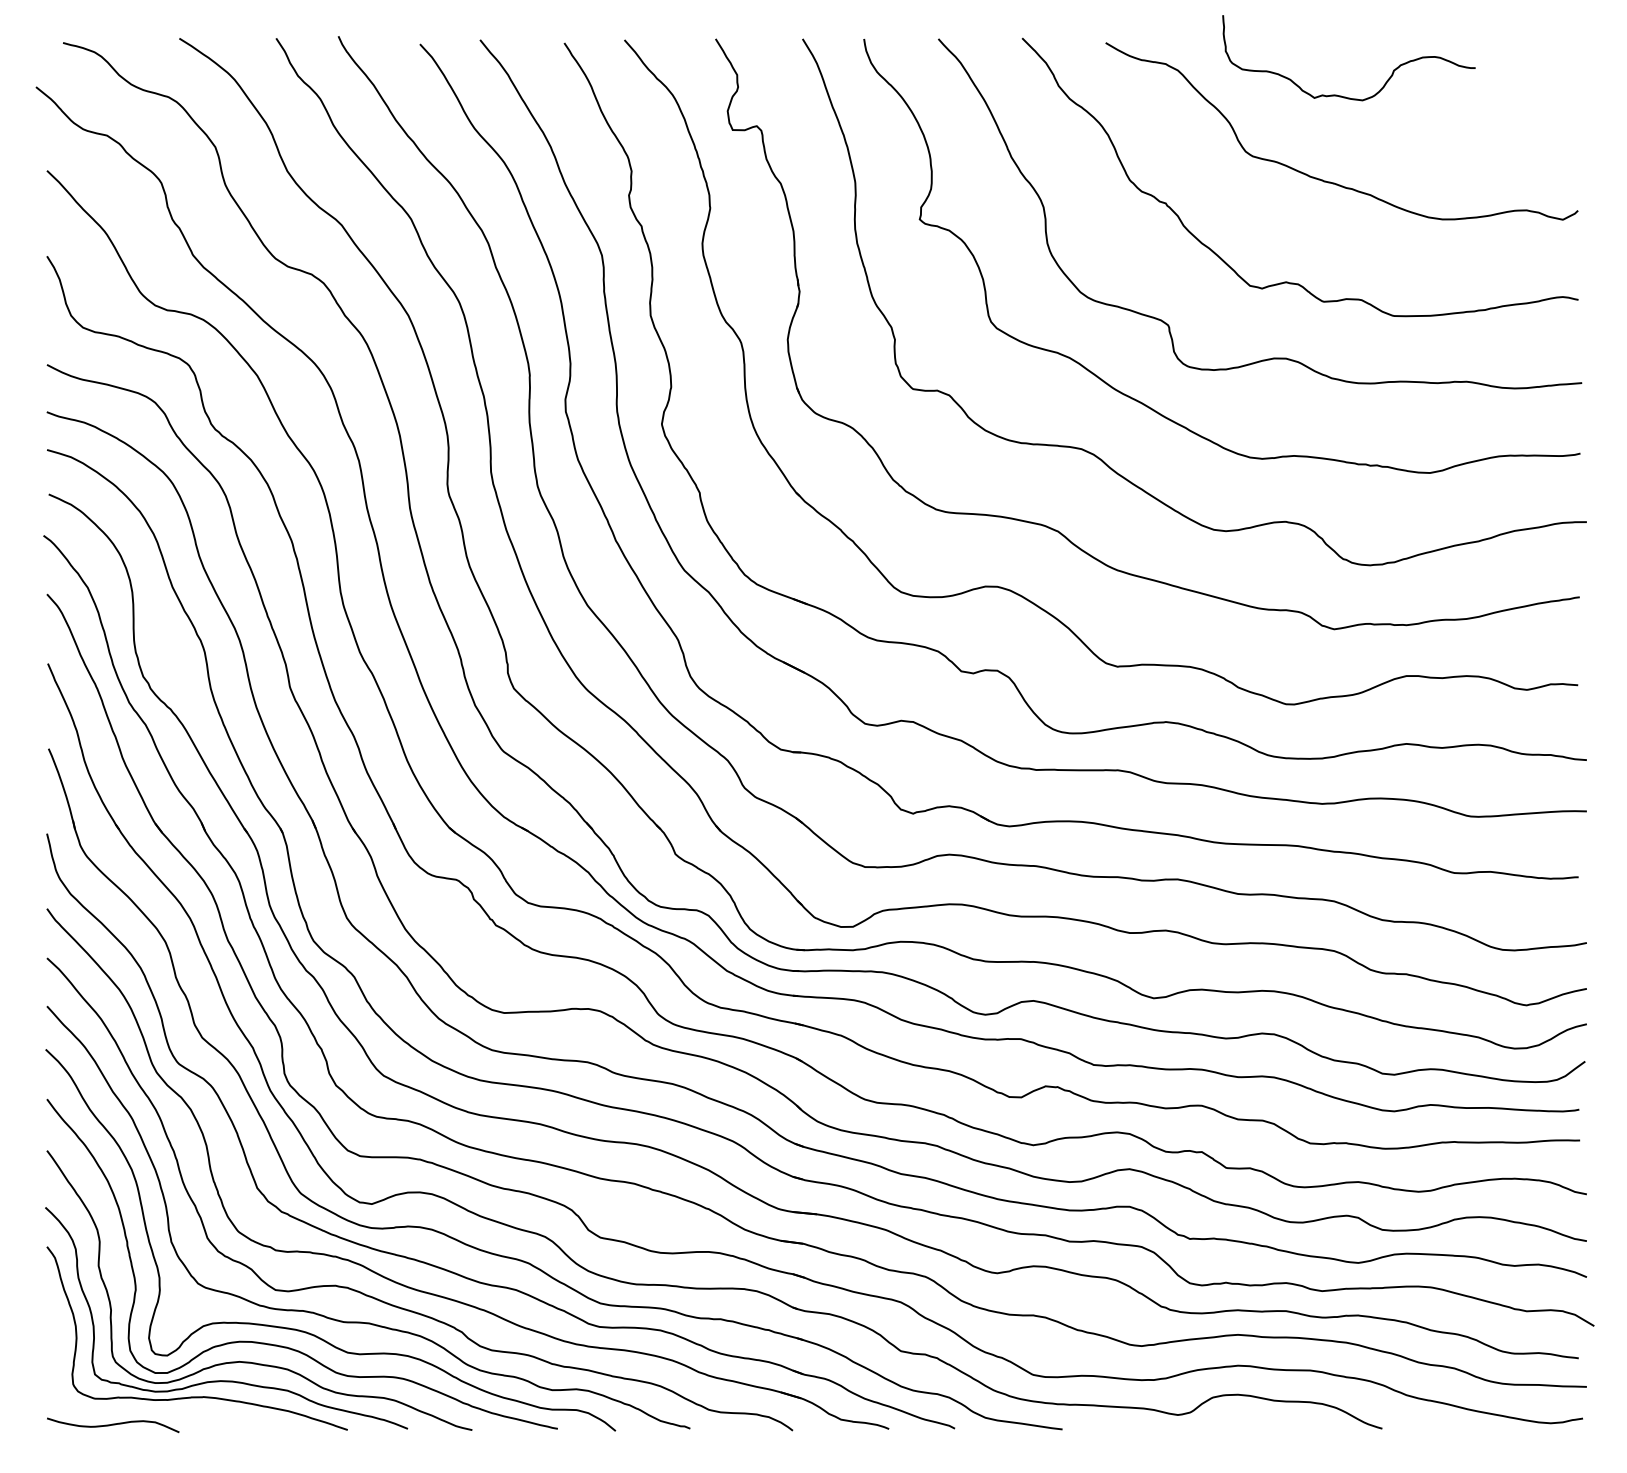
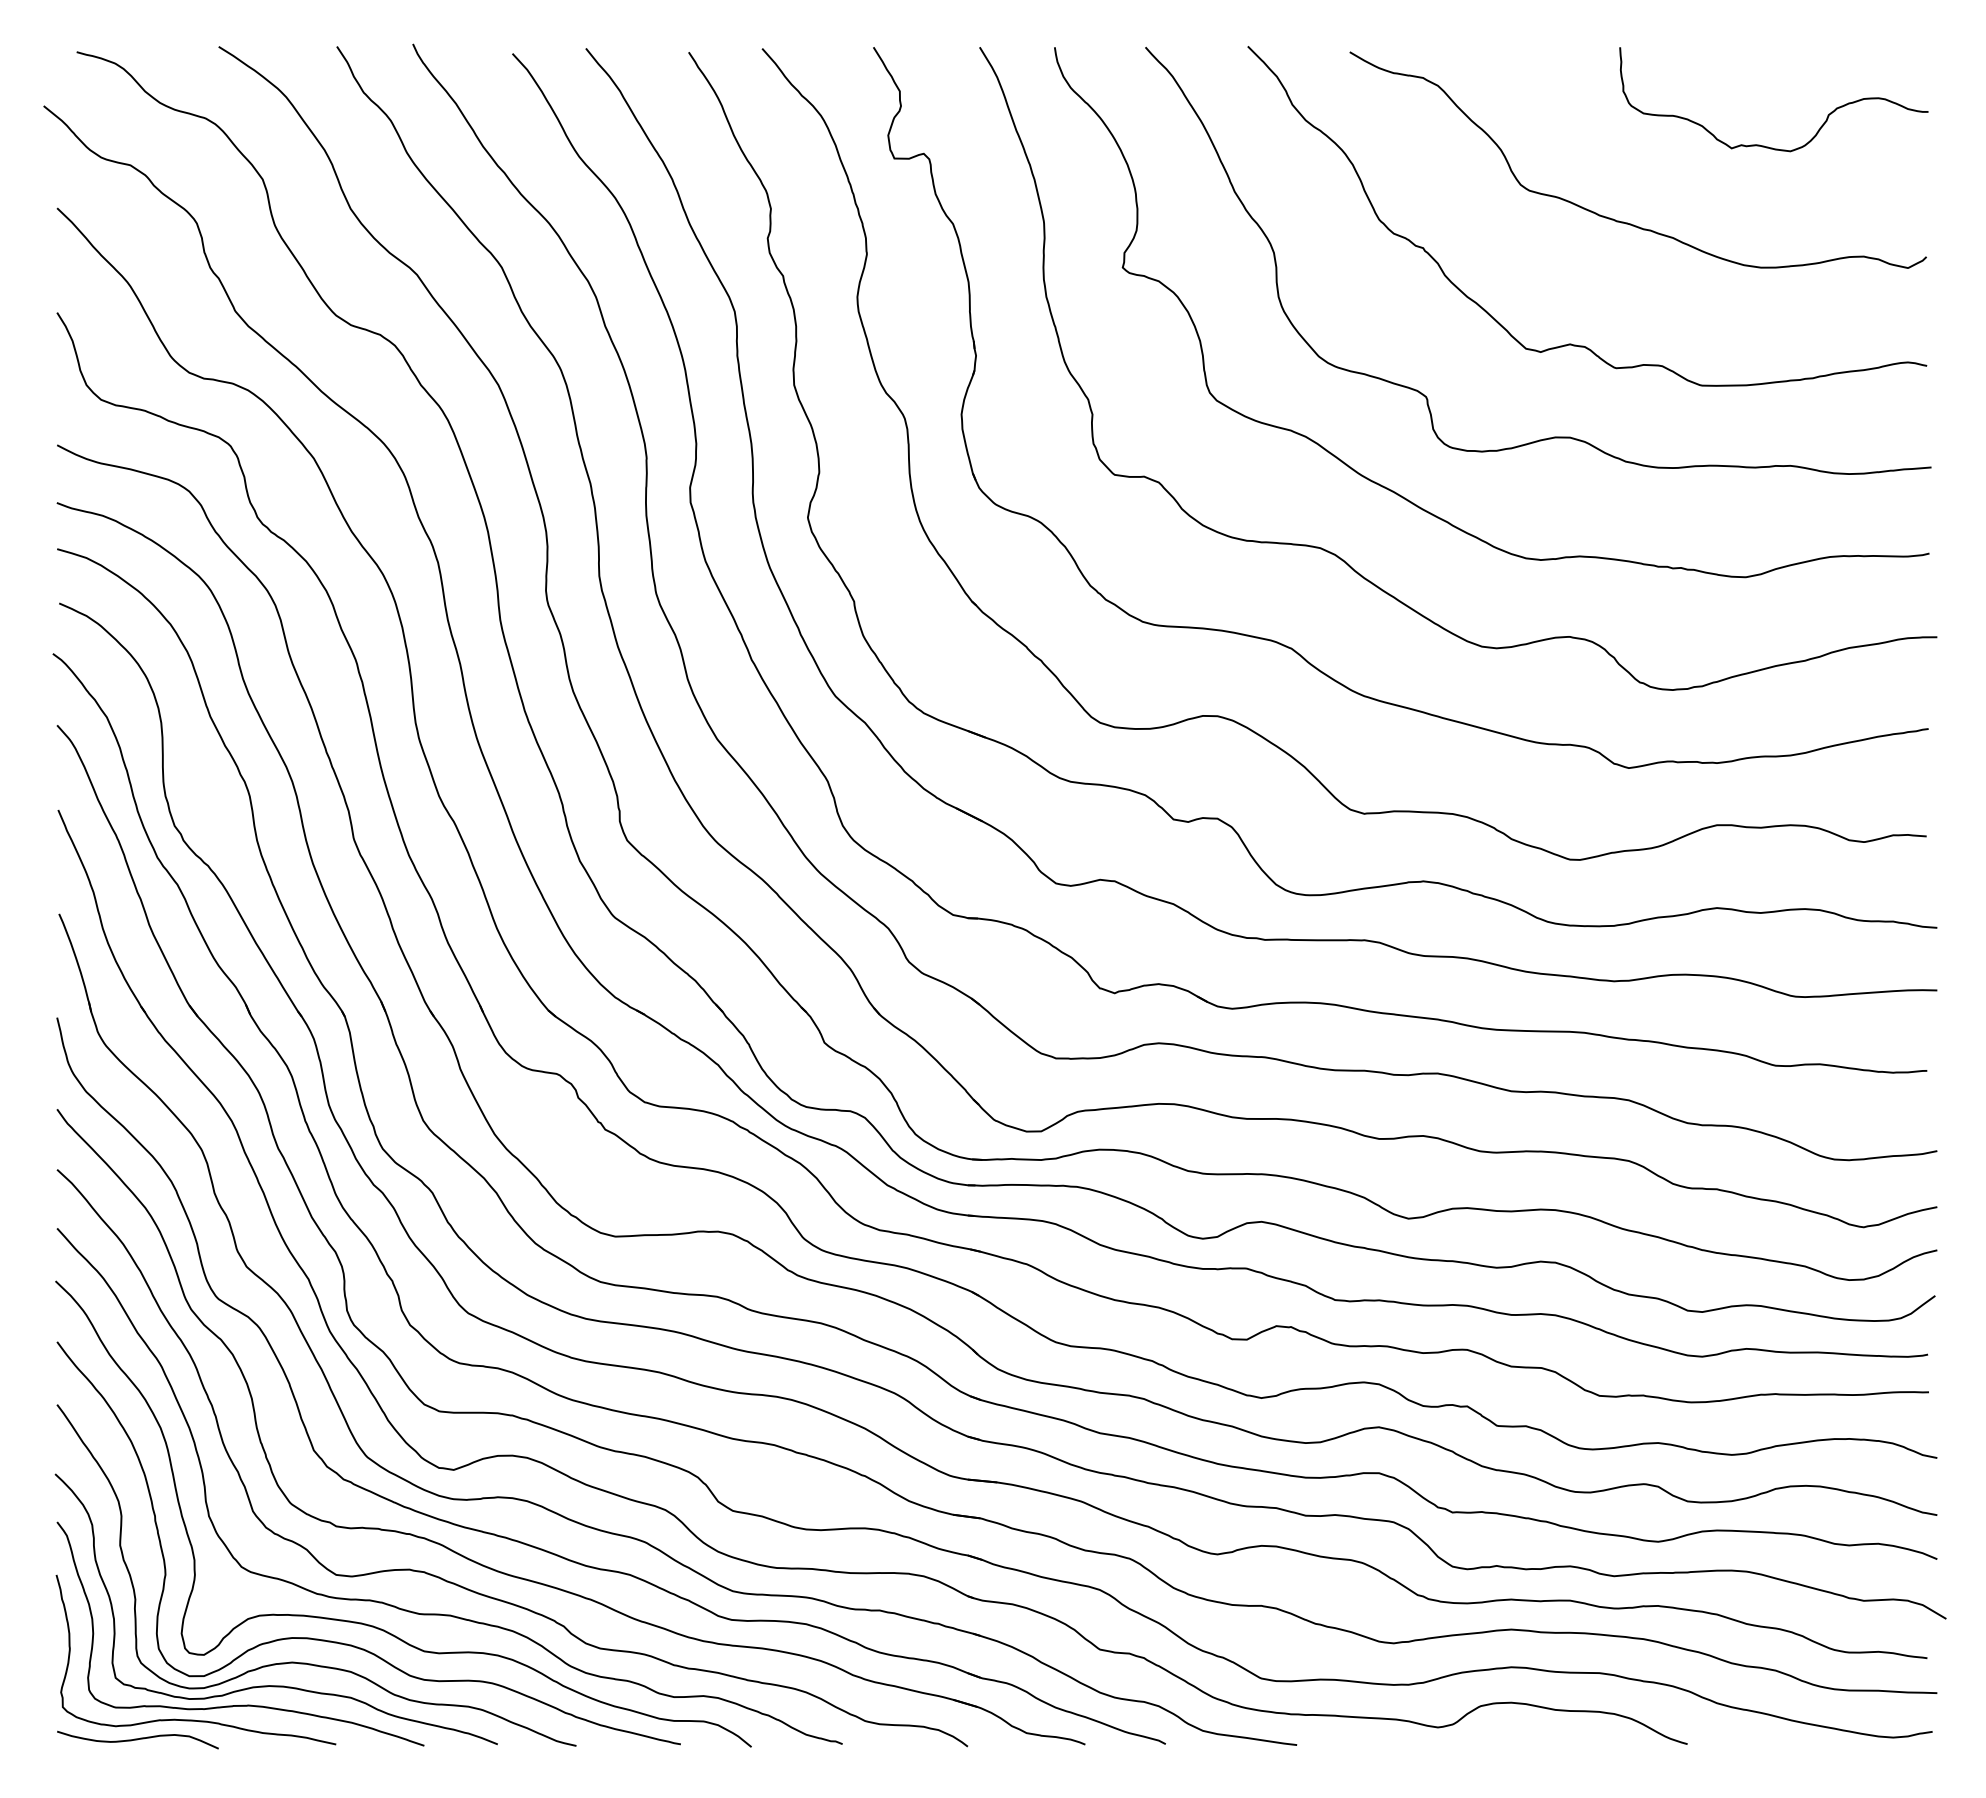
curve: (1341, 95) -> (1764, 145), moved
curve: (159, 1408) -> (194, 1719), added

